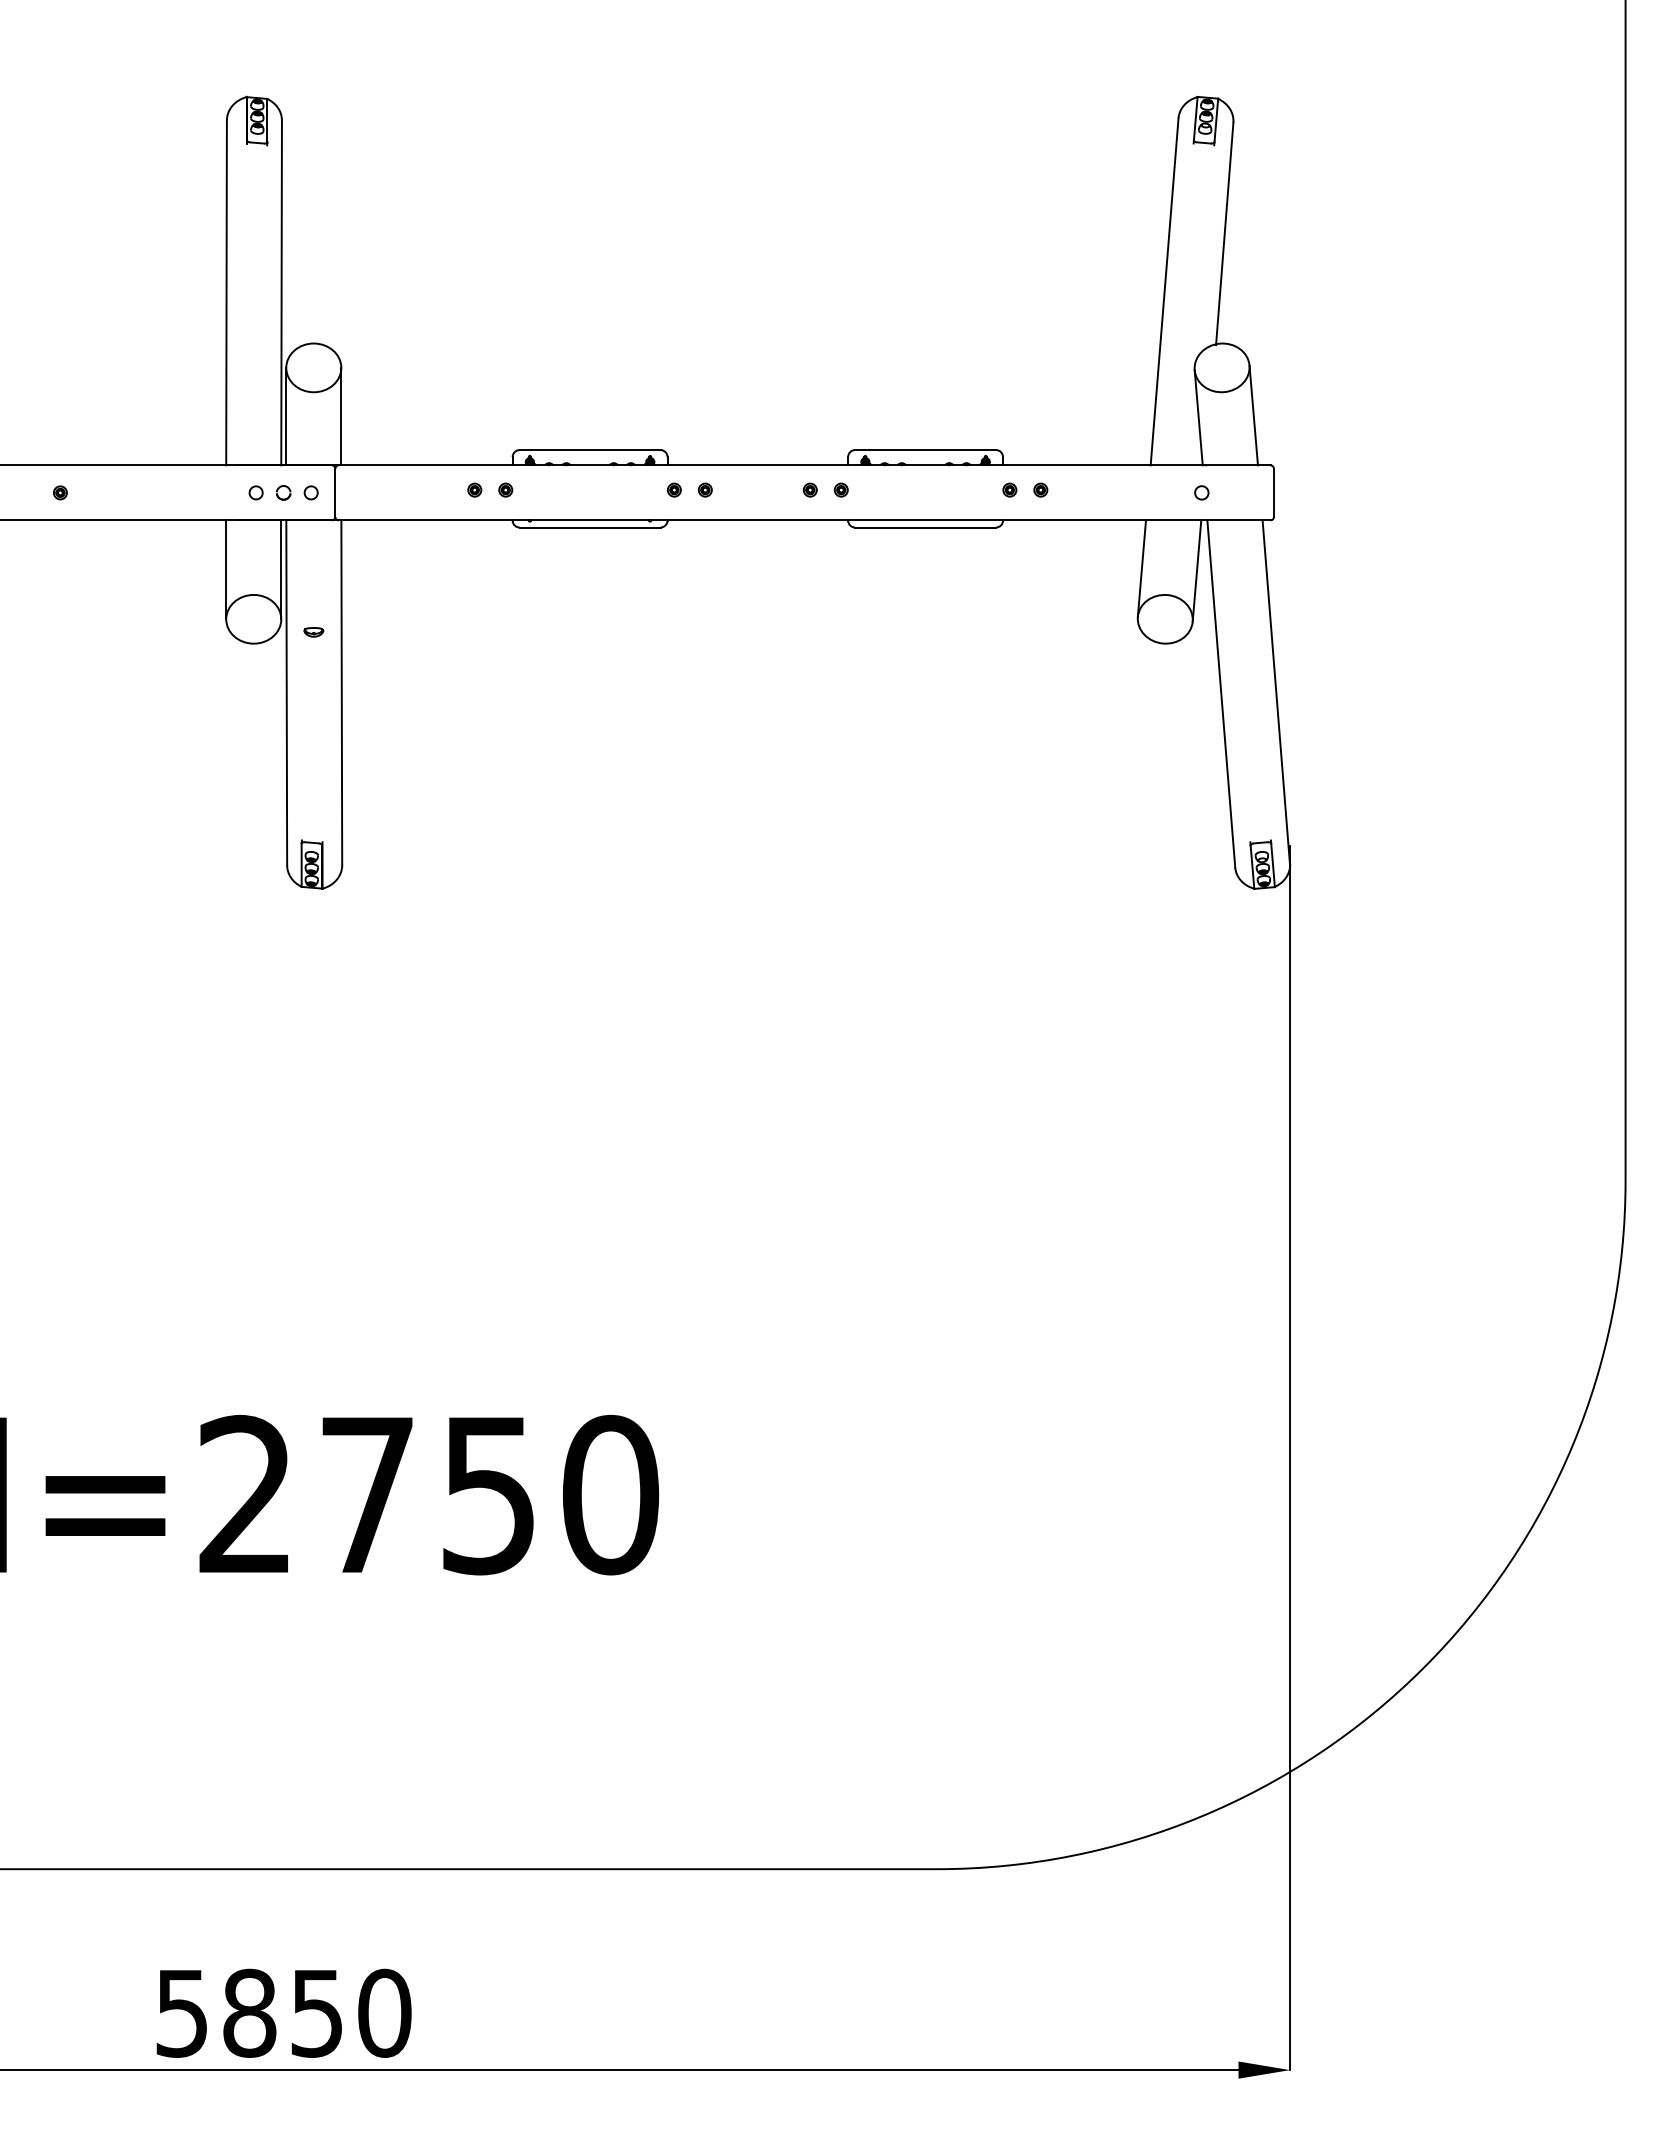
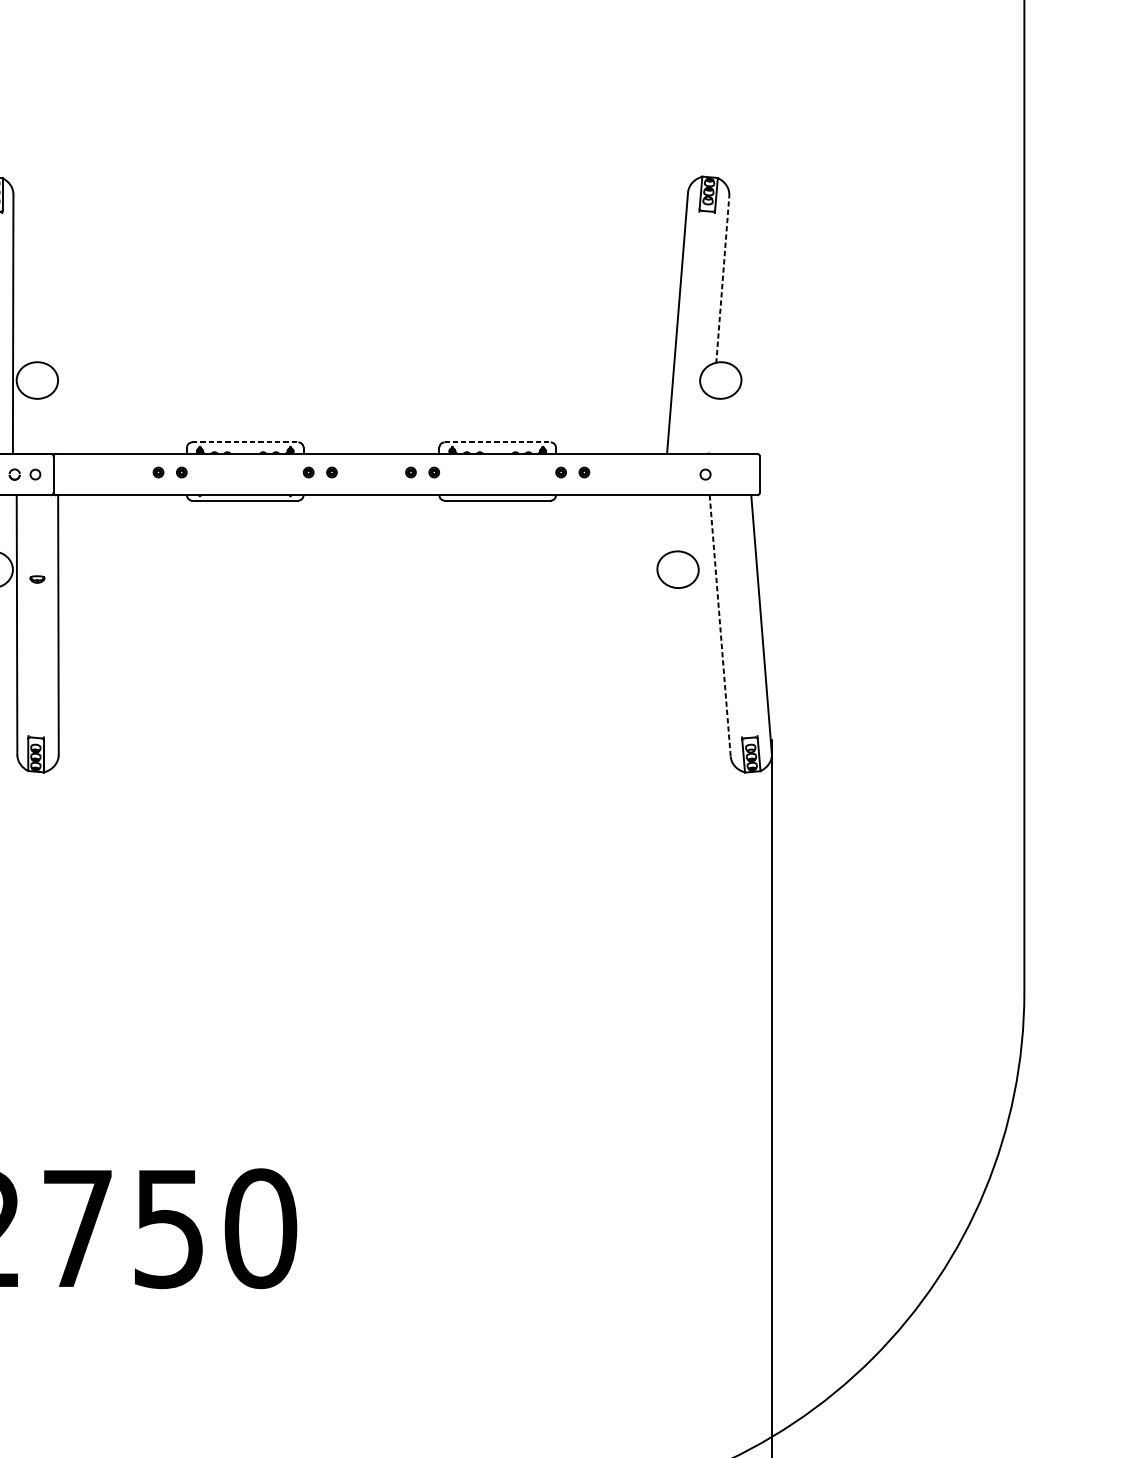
line: (1224, 233) -> (722, 279), solid -> dashed
line: (1253, 415) -> (744, 416), removed
line: (286, 416) -> (16, 417), removed
line: (341, 416) -> (58, 417), removed
line: (1198, 417) -> (703, 417), removed
line: (590, 450) -> (245, 442), solid -> dashed
line: (925, 450) -> (497, 442), solid -> dashed
line: (1141, 568) -> (660, 531), removed
line: (281, 569) -> (13, 532), removed
line: (1196, 570) -> (701, 532), removed
line: (1221, 694) -> (720, 626), solid -> dashed

